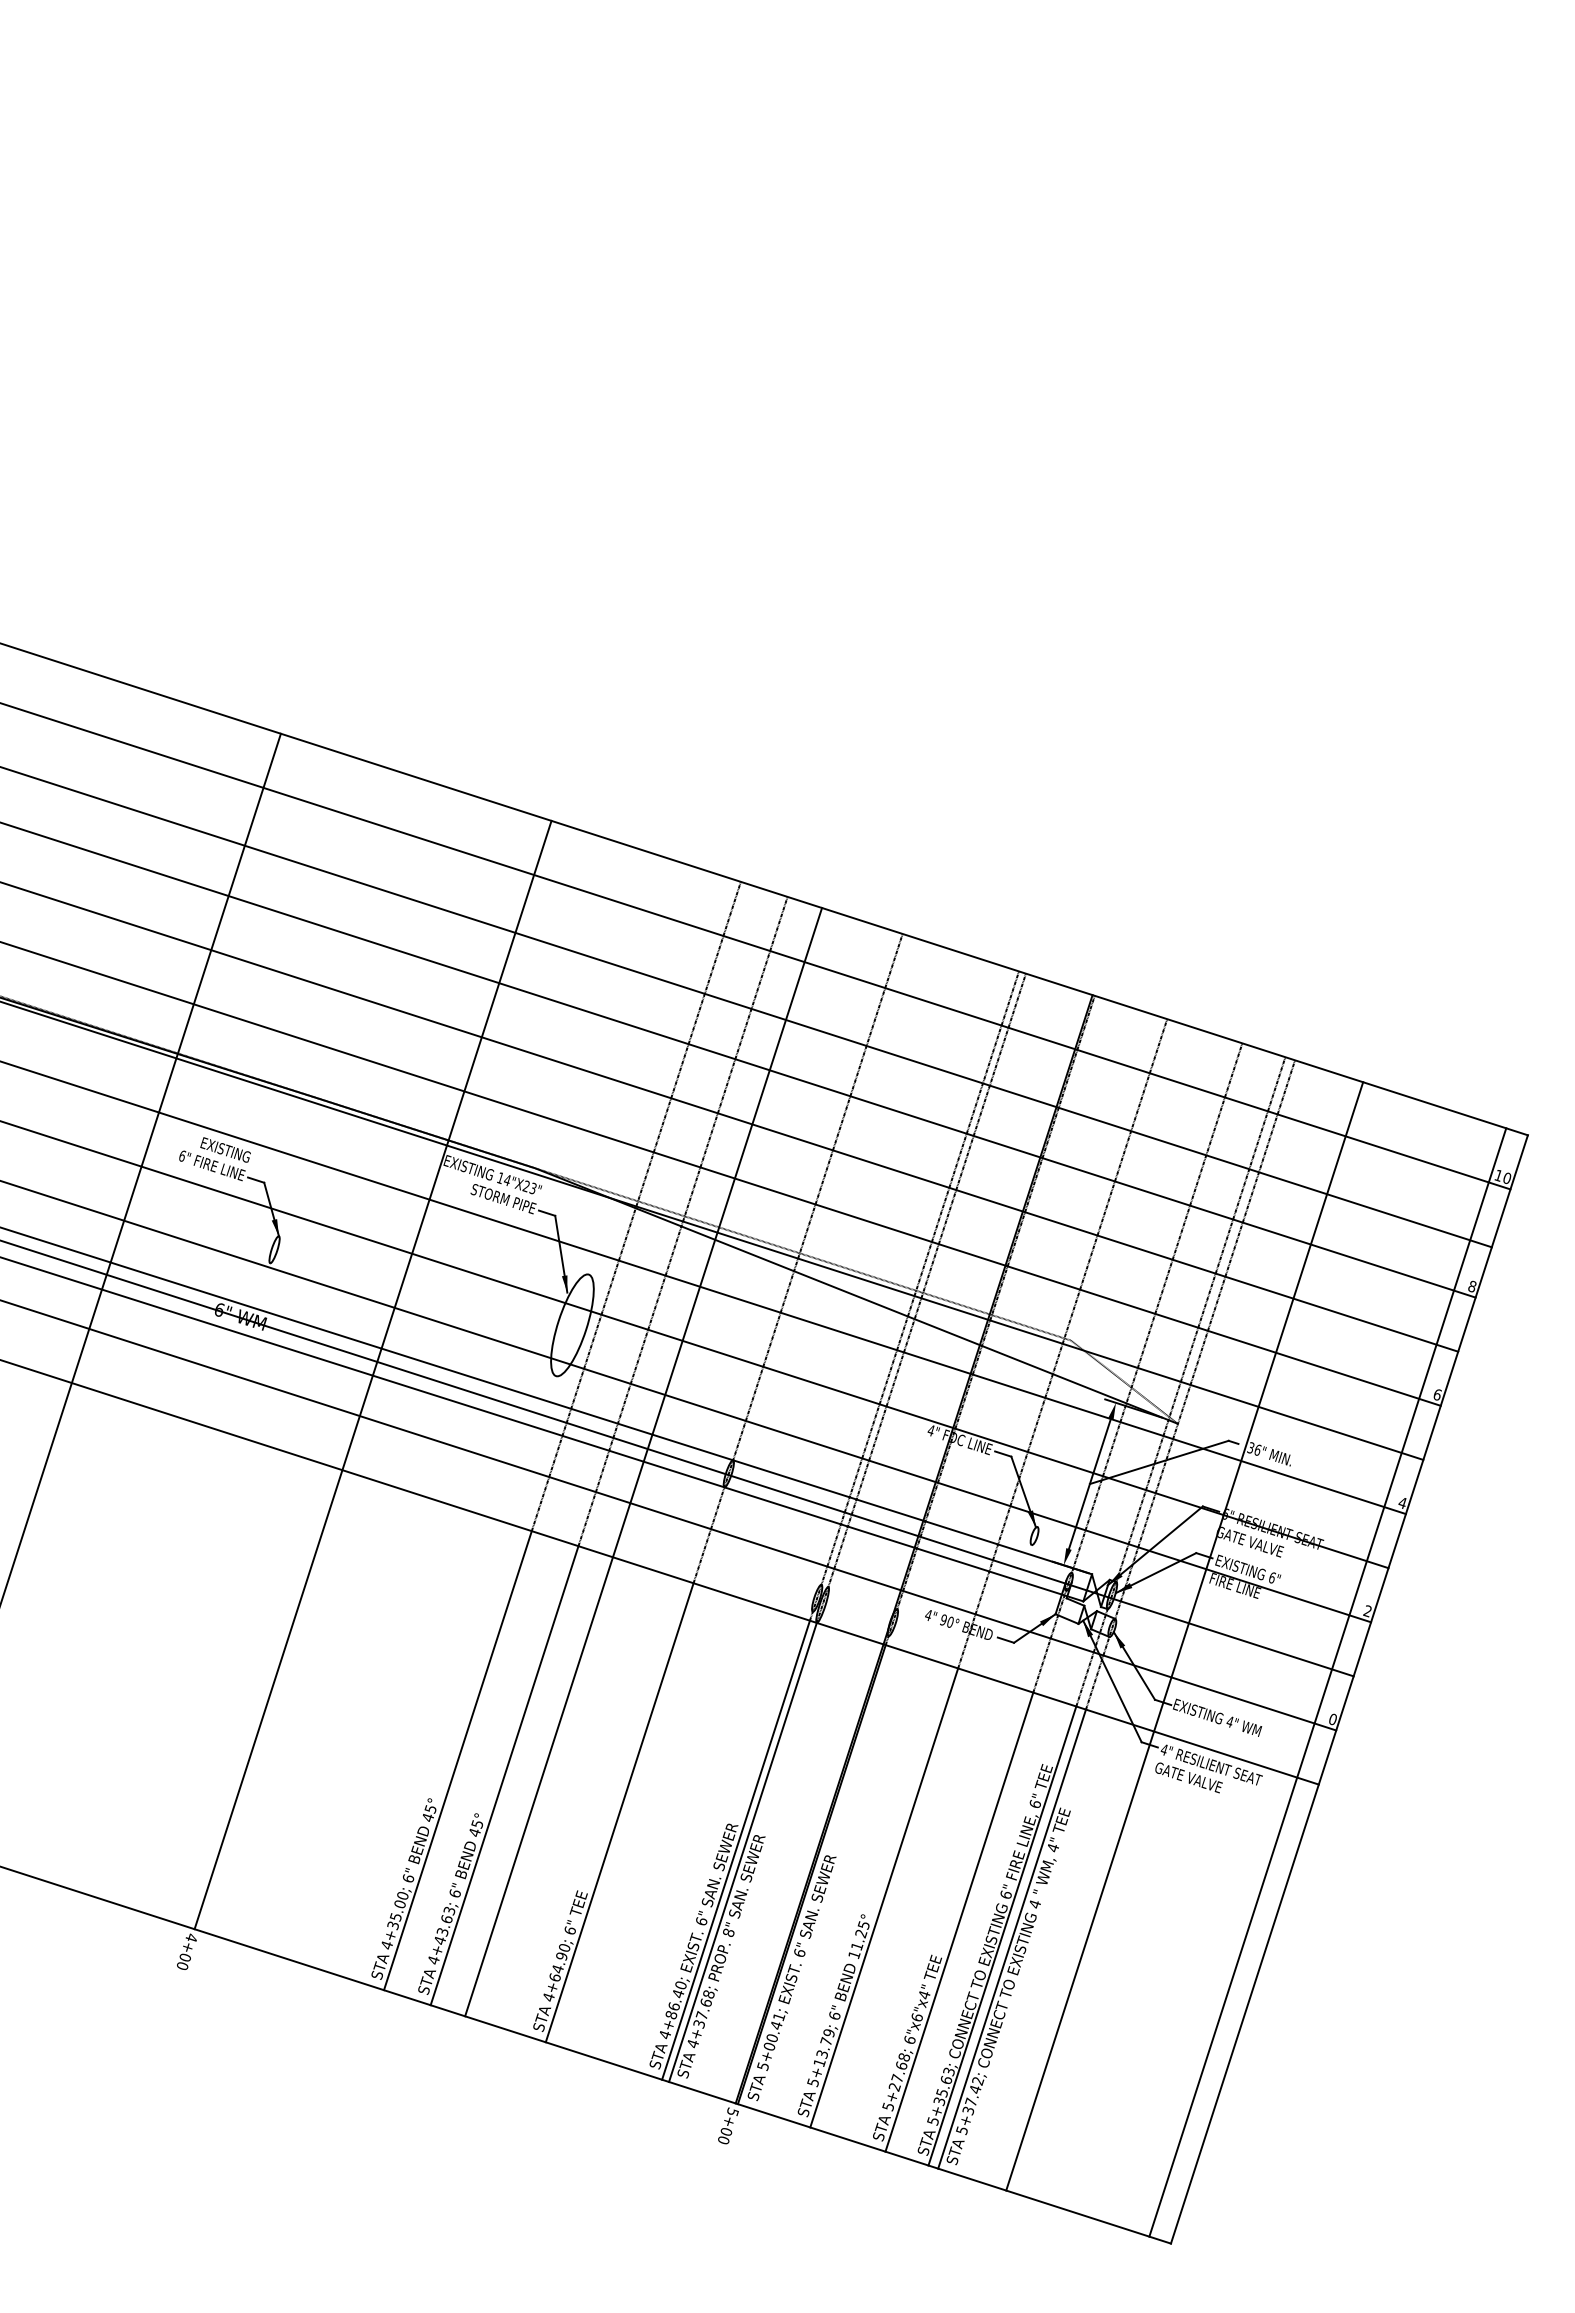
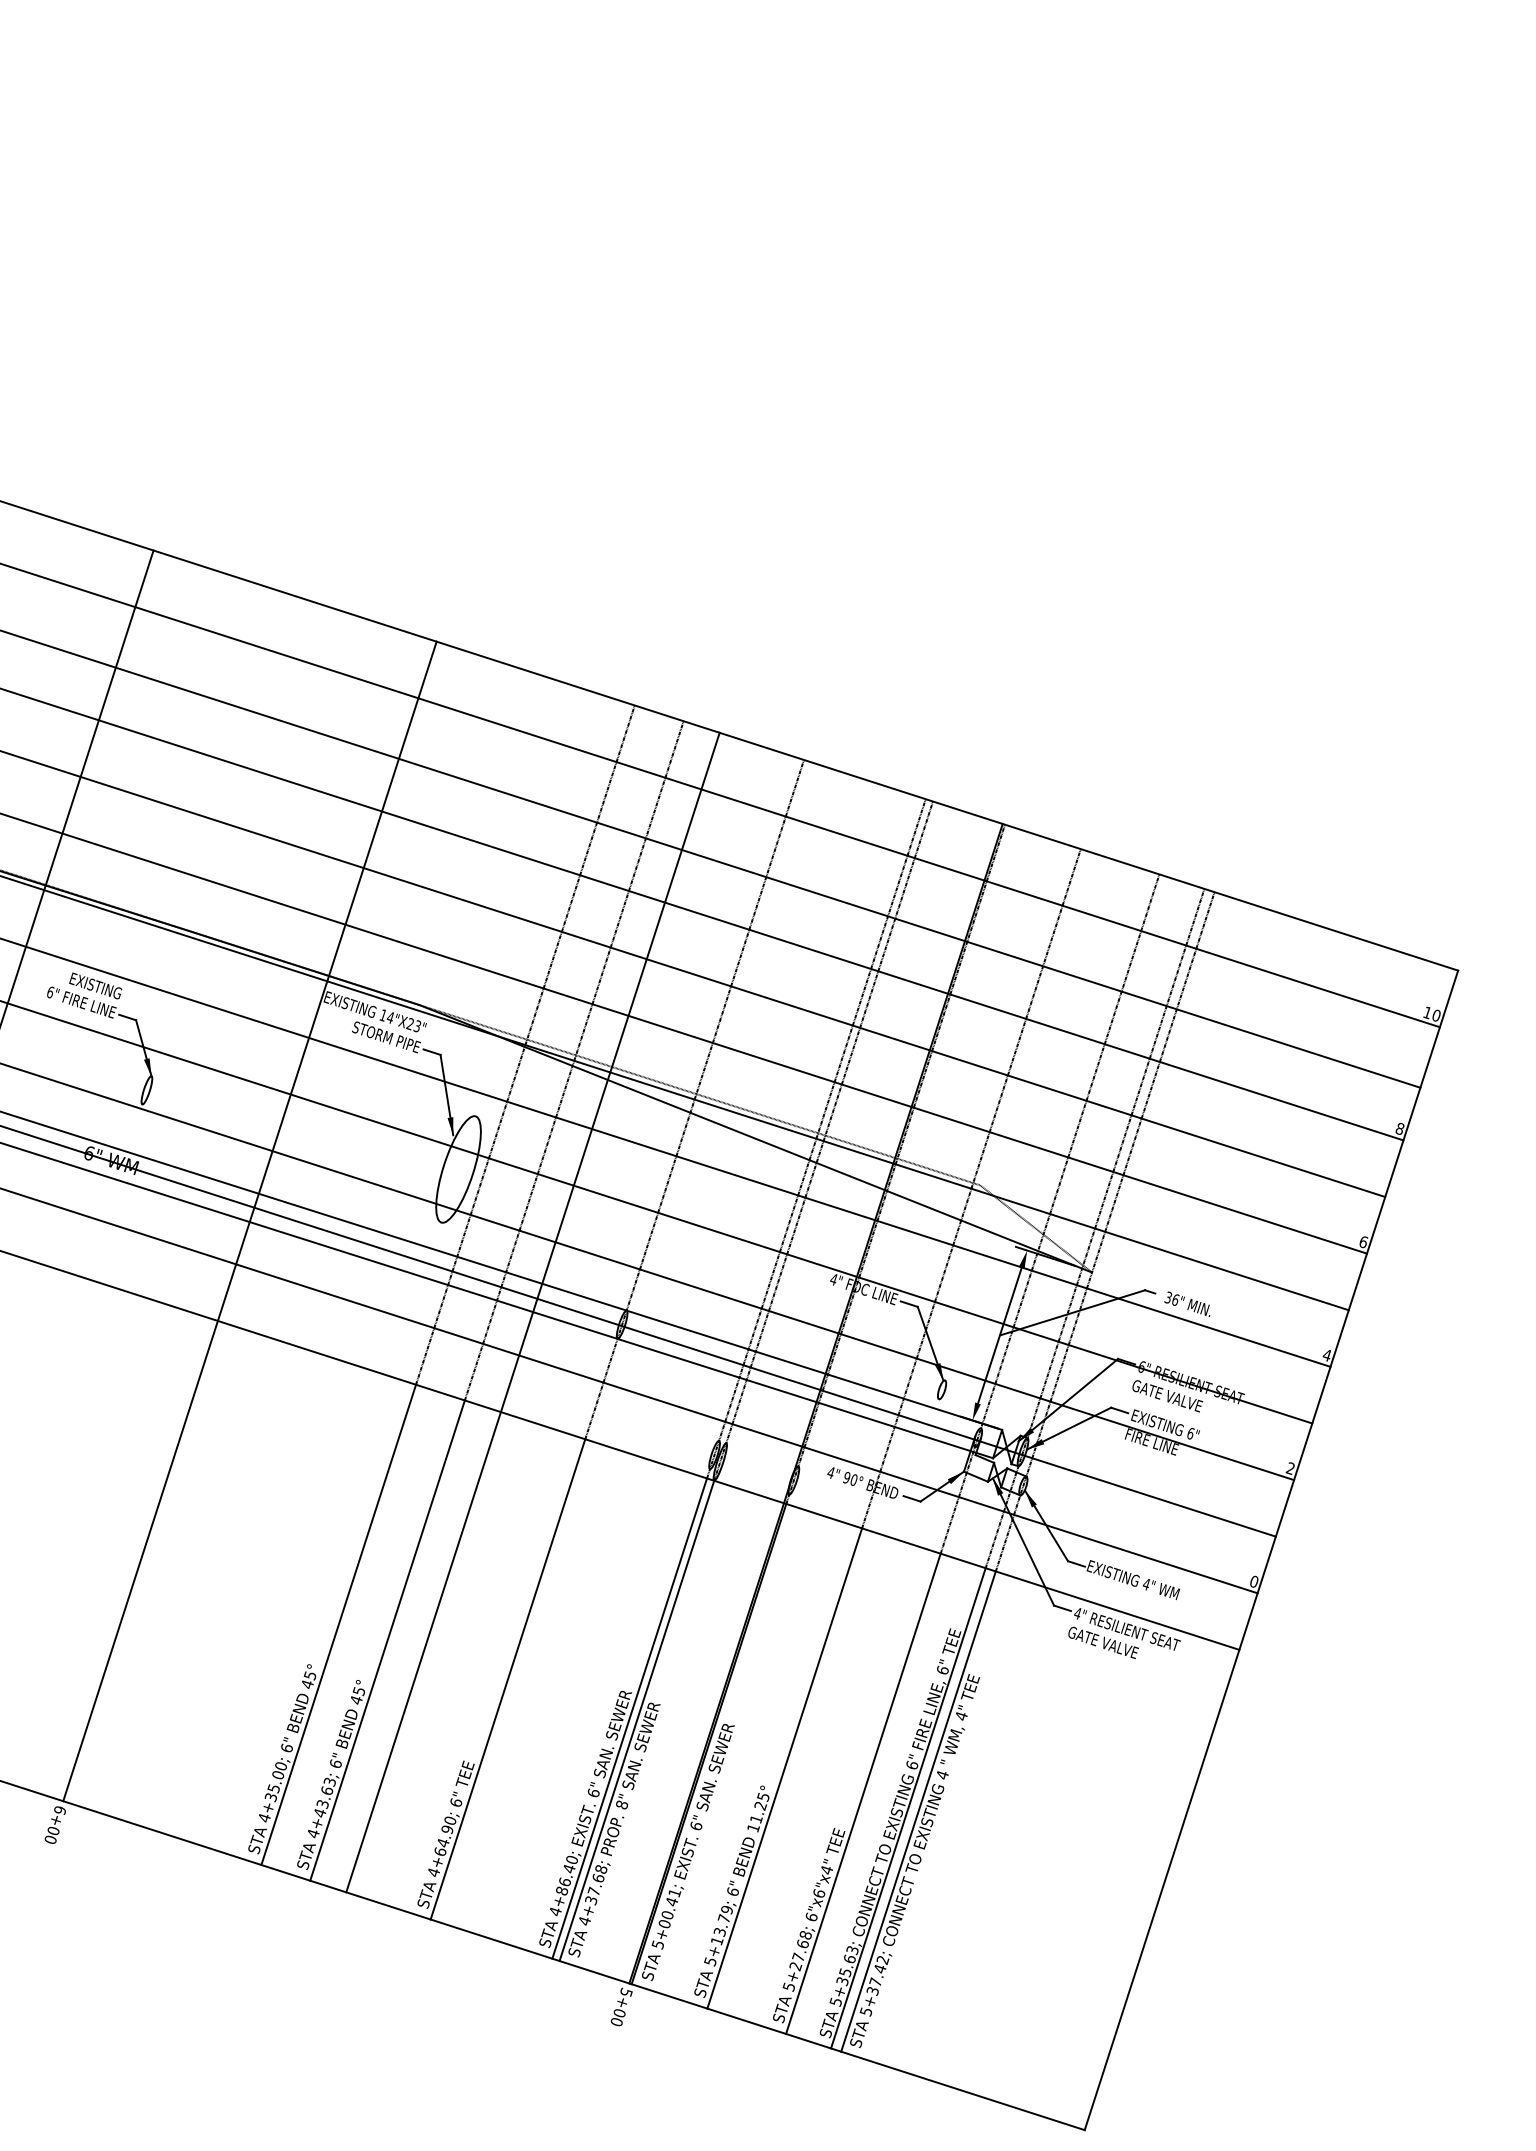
line: (1184, 1636) -> (1098, 1494), removed
line: (1327, 1682) -> (1248, 1543), removed
text: (191, 1937) -> (60, 1809), 4+00 -> 6+00

